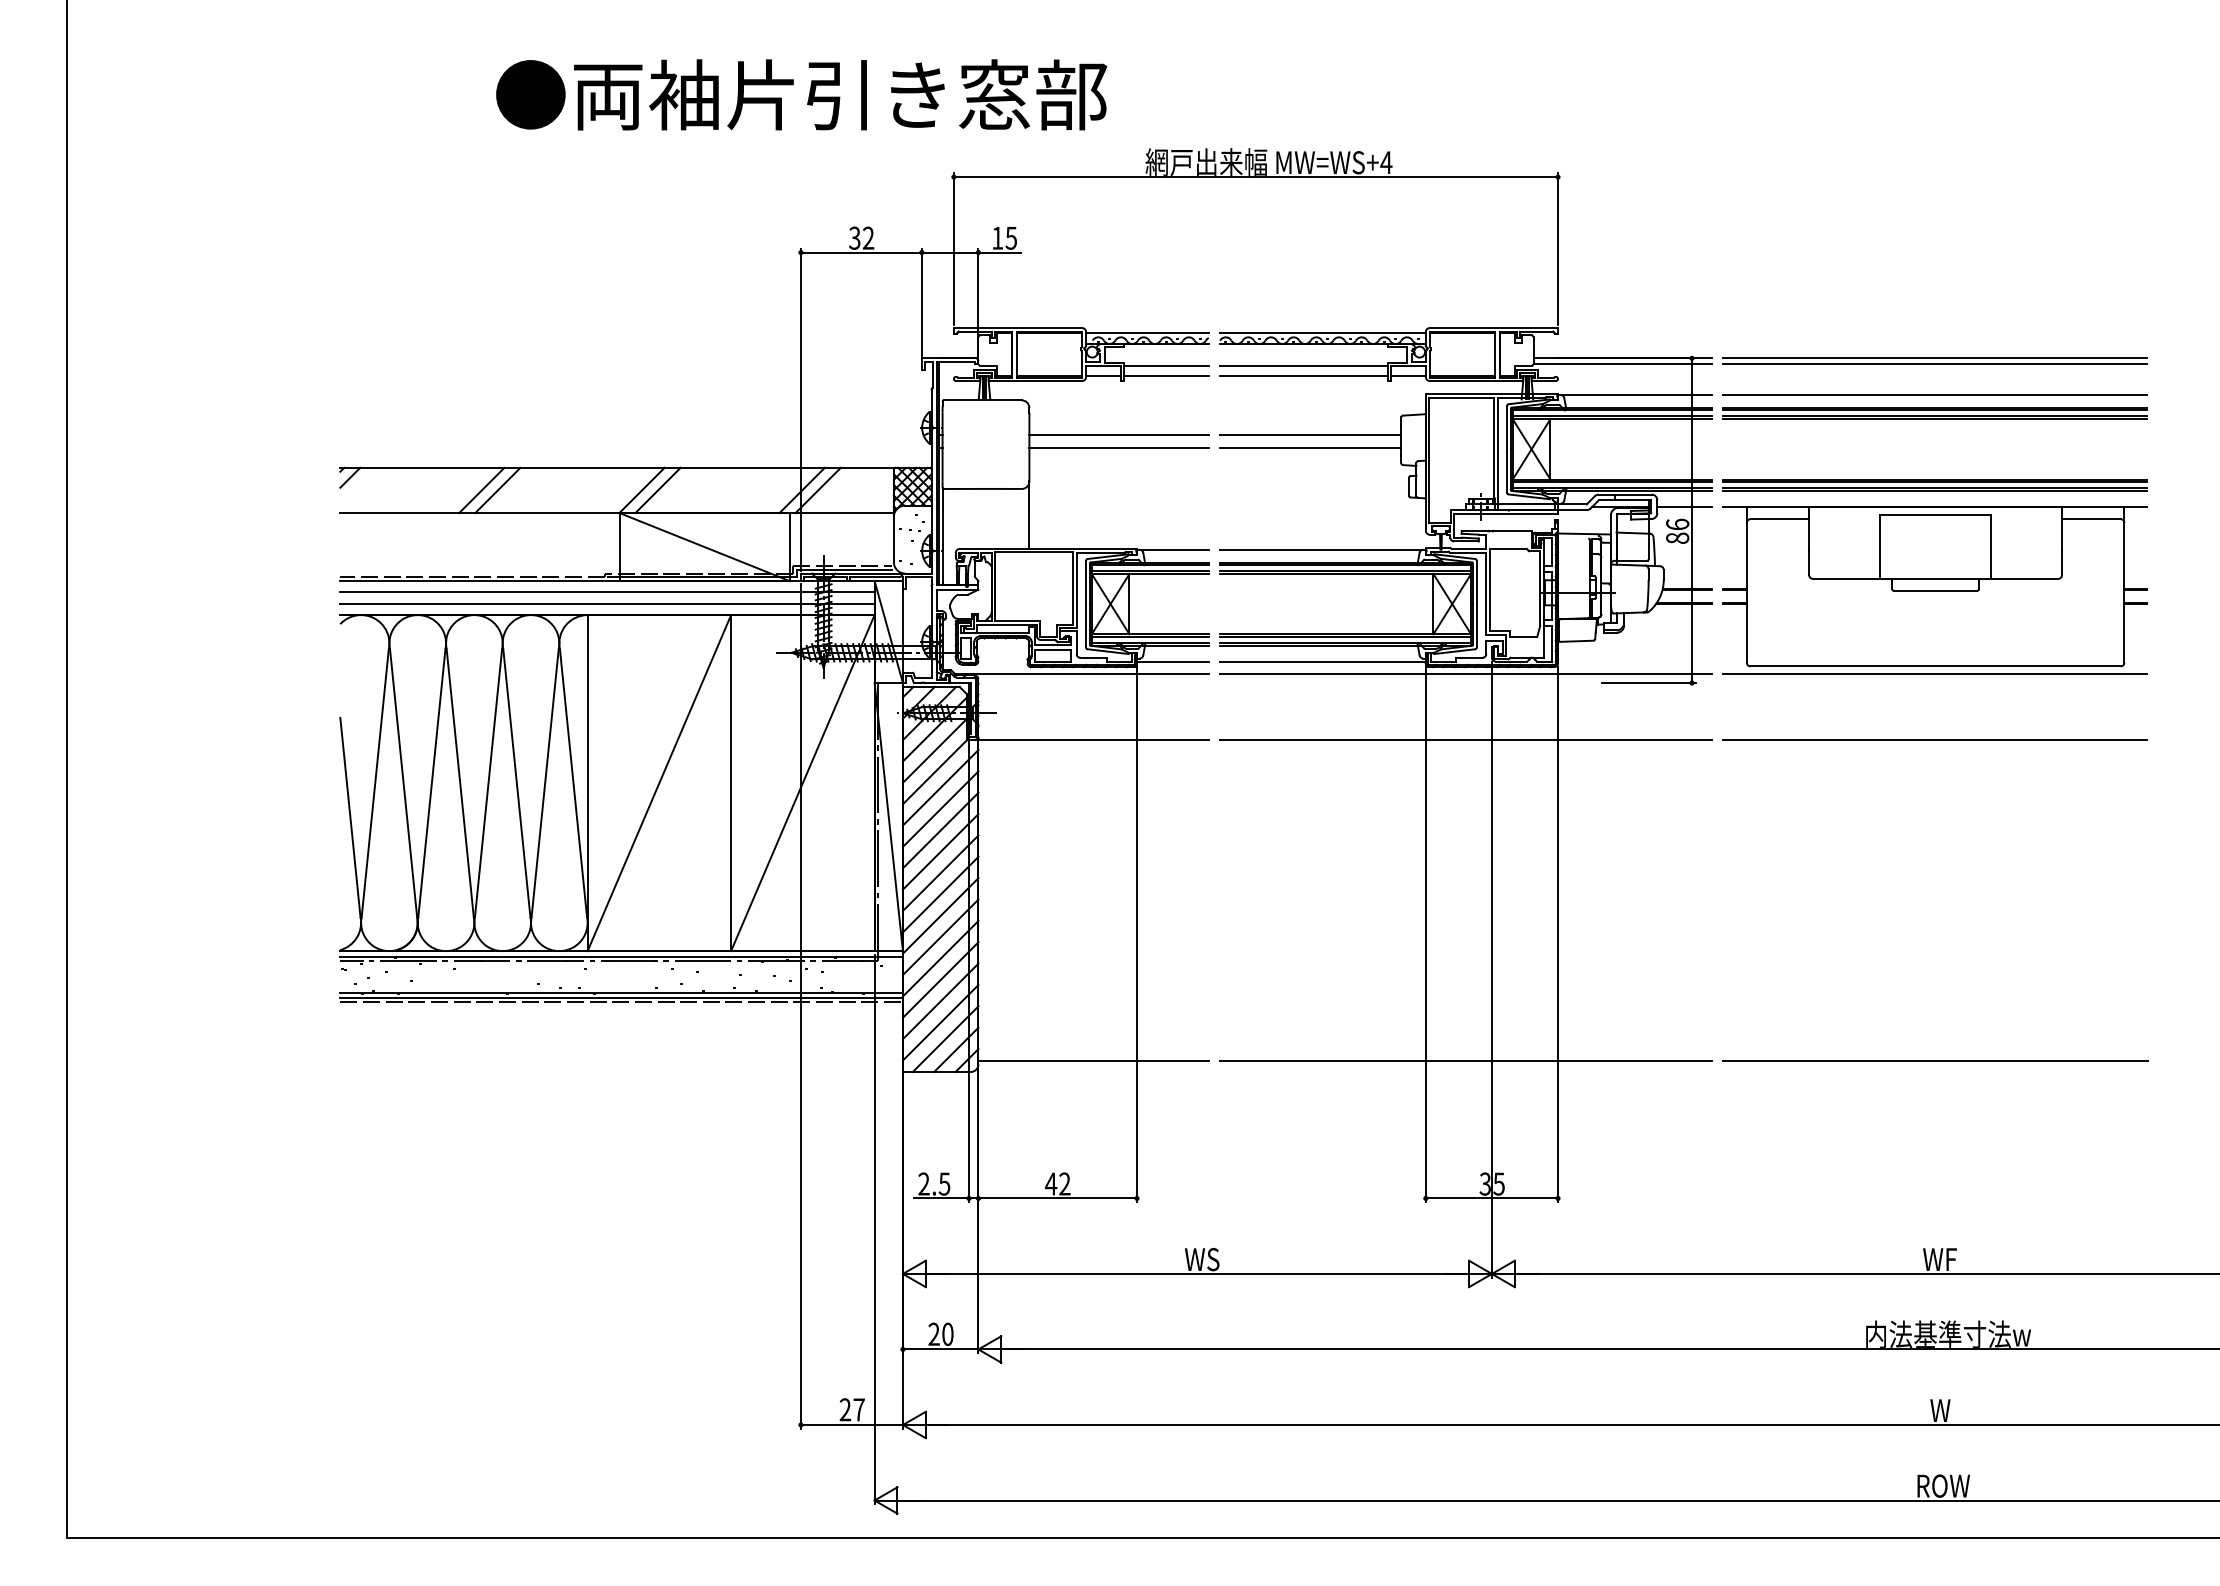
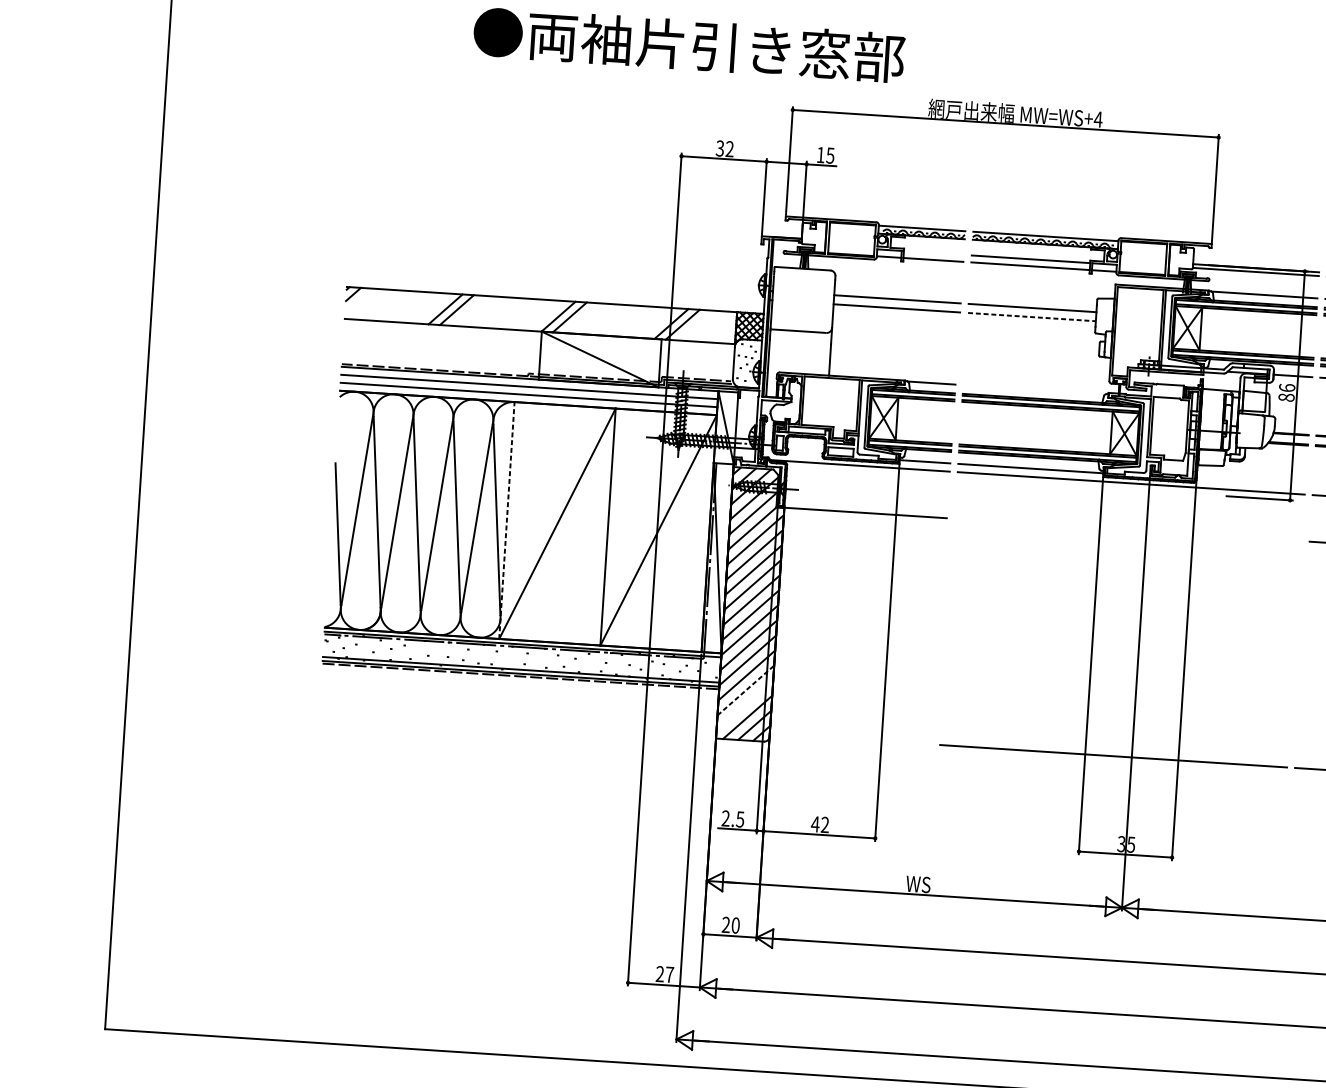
line: (1165, 366) -> (933, 253), removed
line: (1310, 447) -> (1031, 316), solid -> dashed
line: (1320, 550) -> (1034, 389), removed
line: (1466, 739) -> (1128, 529), removed
line: (587, 782) -> (506, 520), solid -> dashed
line: (941, 1001) -> (746, 690), solid -> dashed
line: (940, 1022) -> (744, 705), removed
line: (1093, 1060) -> (850, 739), removed

